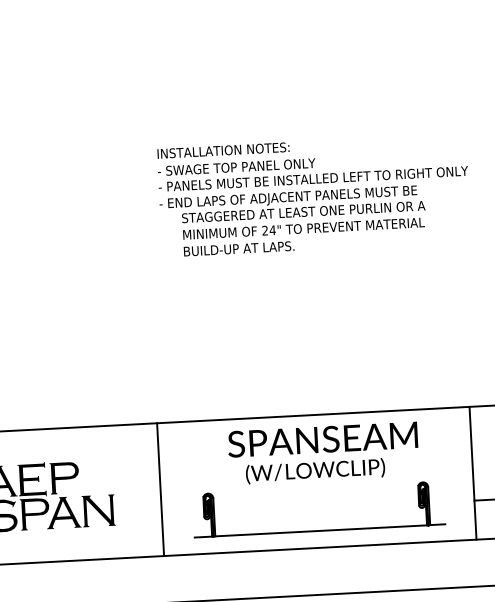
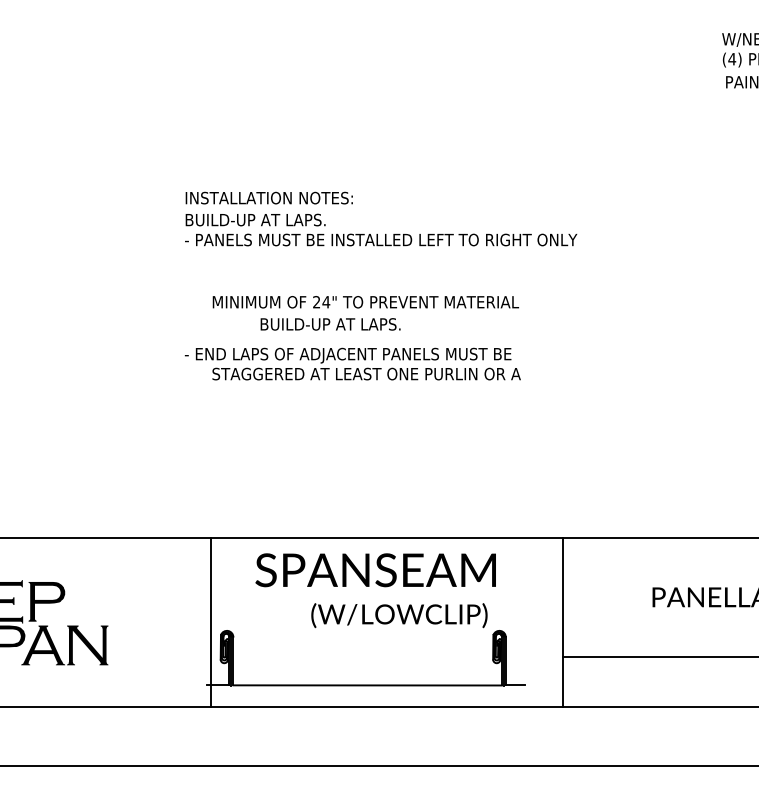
text: (236, 166) -> (284, 219), - SWAGE TOP PANEL ONLY -> BUILD-UP AT LAPS.
text: (292, 204) -> (352, 363), moved
text: (239, 248) -> (330, 324), moved
text: (315, 471) -> (399, 615), moved
line: (160, 489) -> (211, 622), moved

